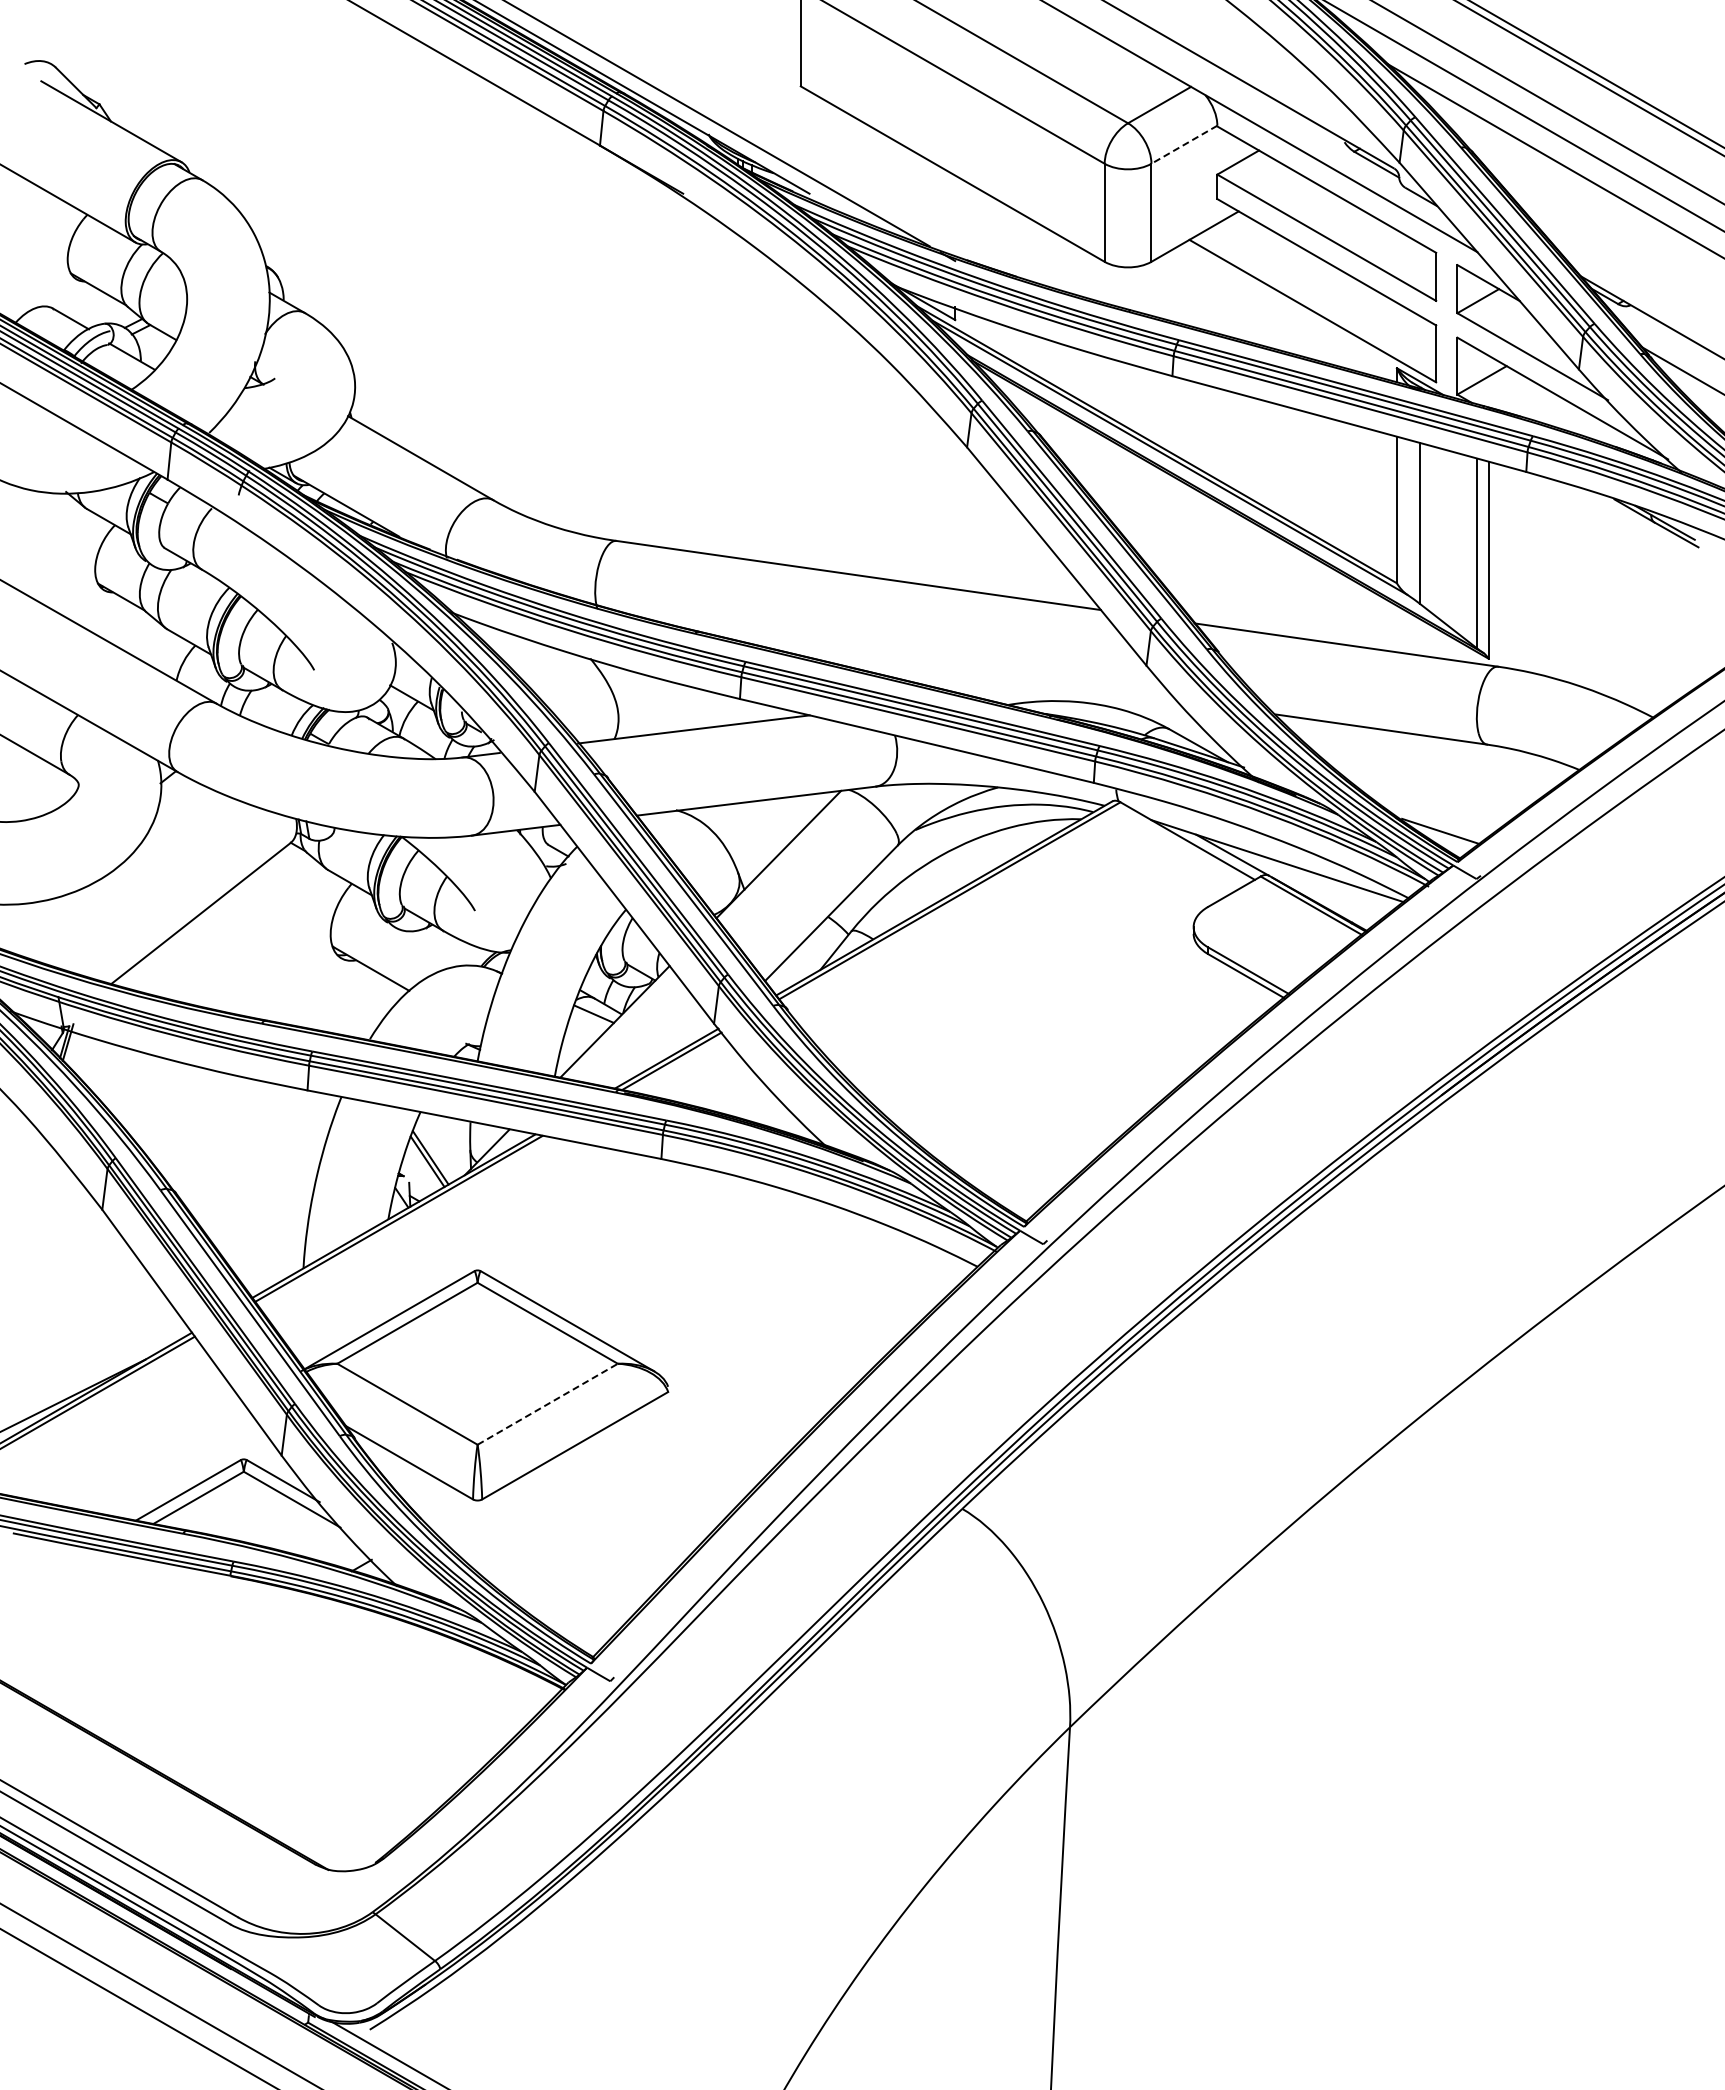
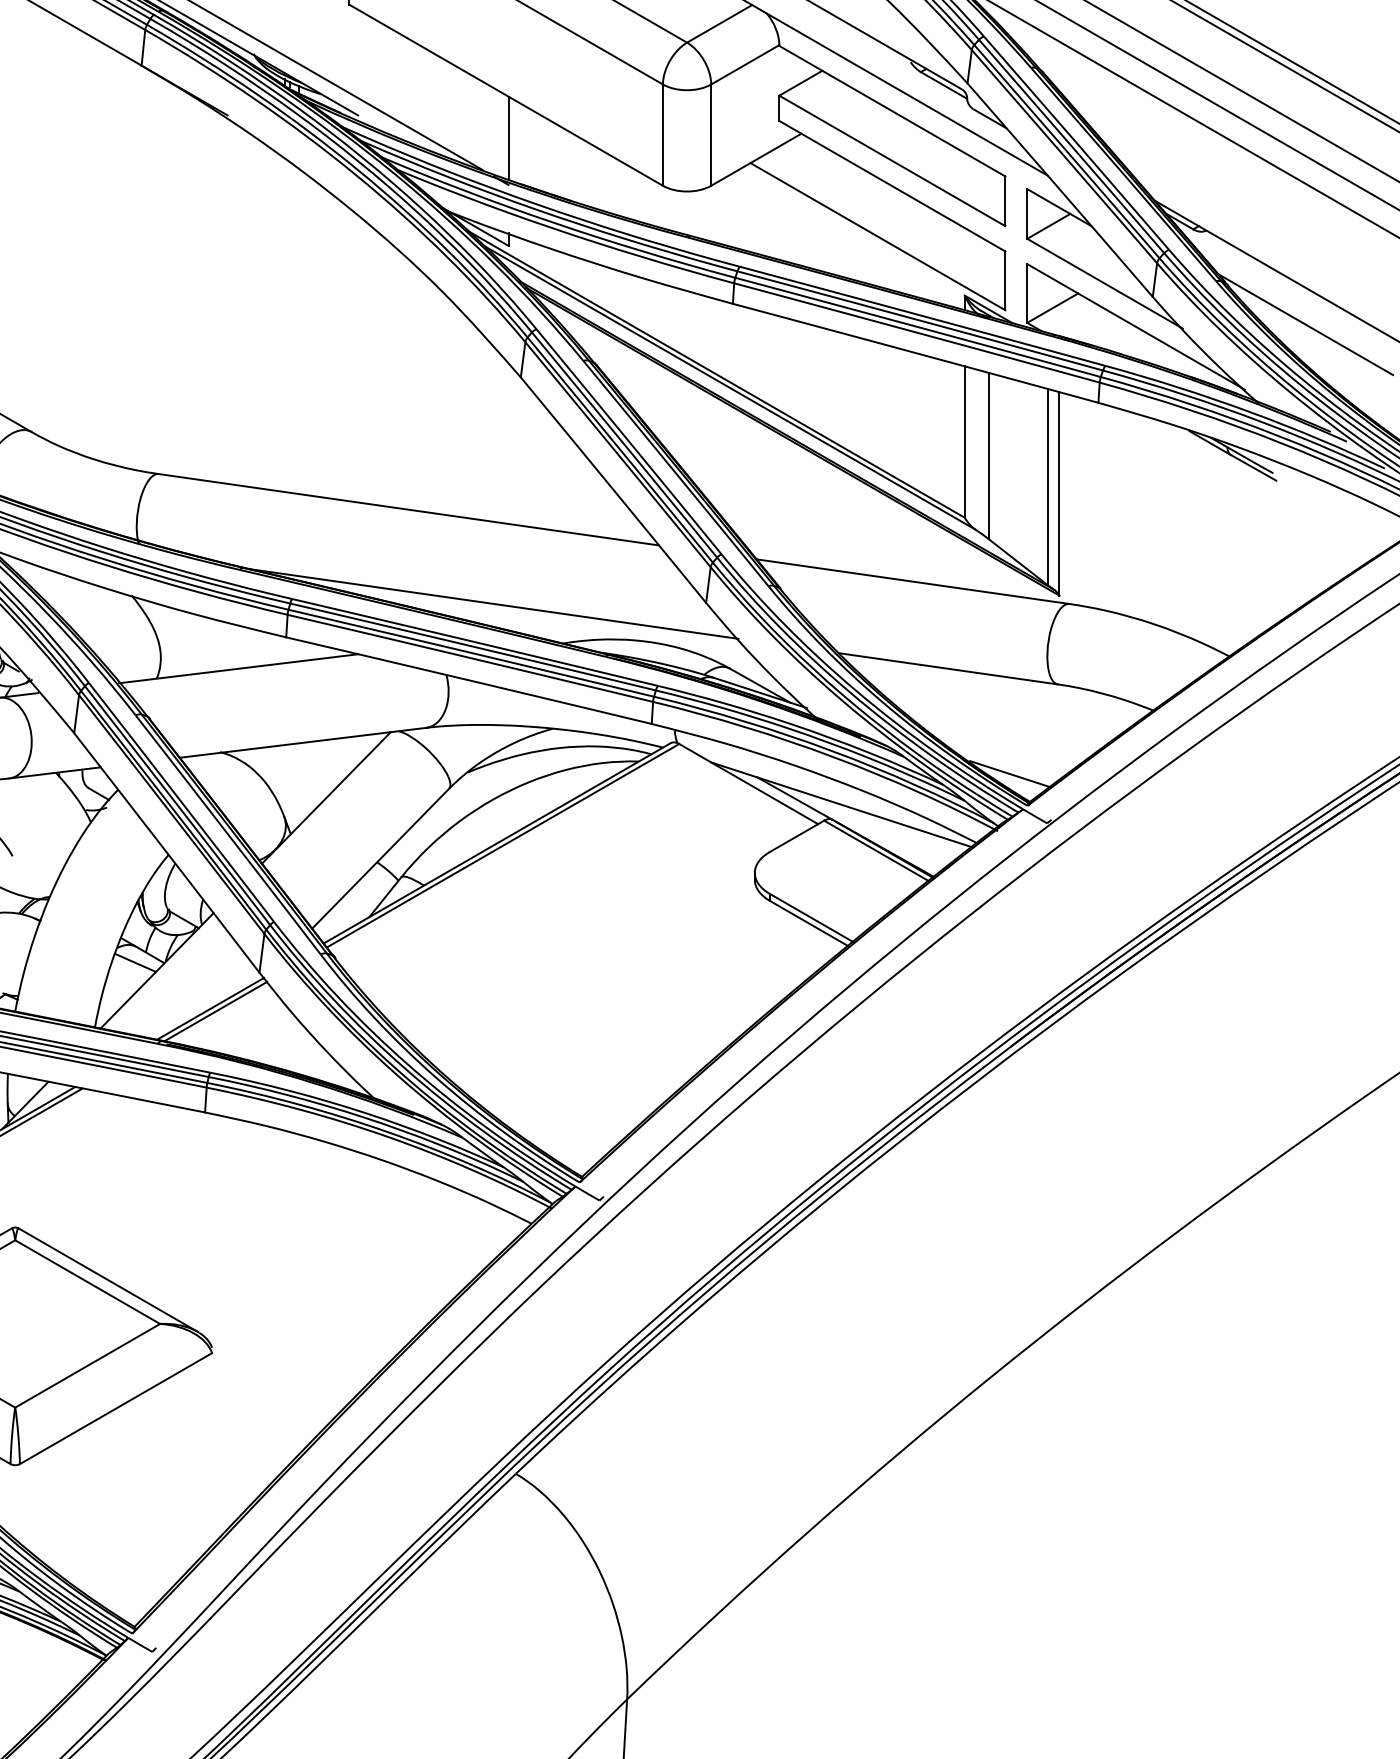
line: (1183, 144) -> (744, 64), dashed -> solid
line: (955, 215) -> (508, 137), added
line: (940, 666) -> (493, 603), added
line: (547, 1404) -> (87, 1366), dashed -> solid

